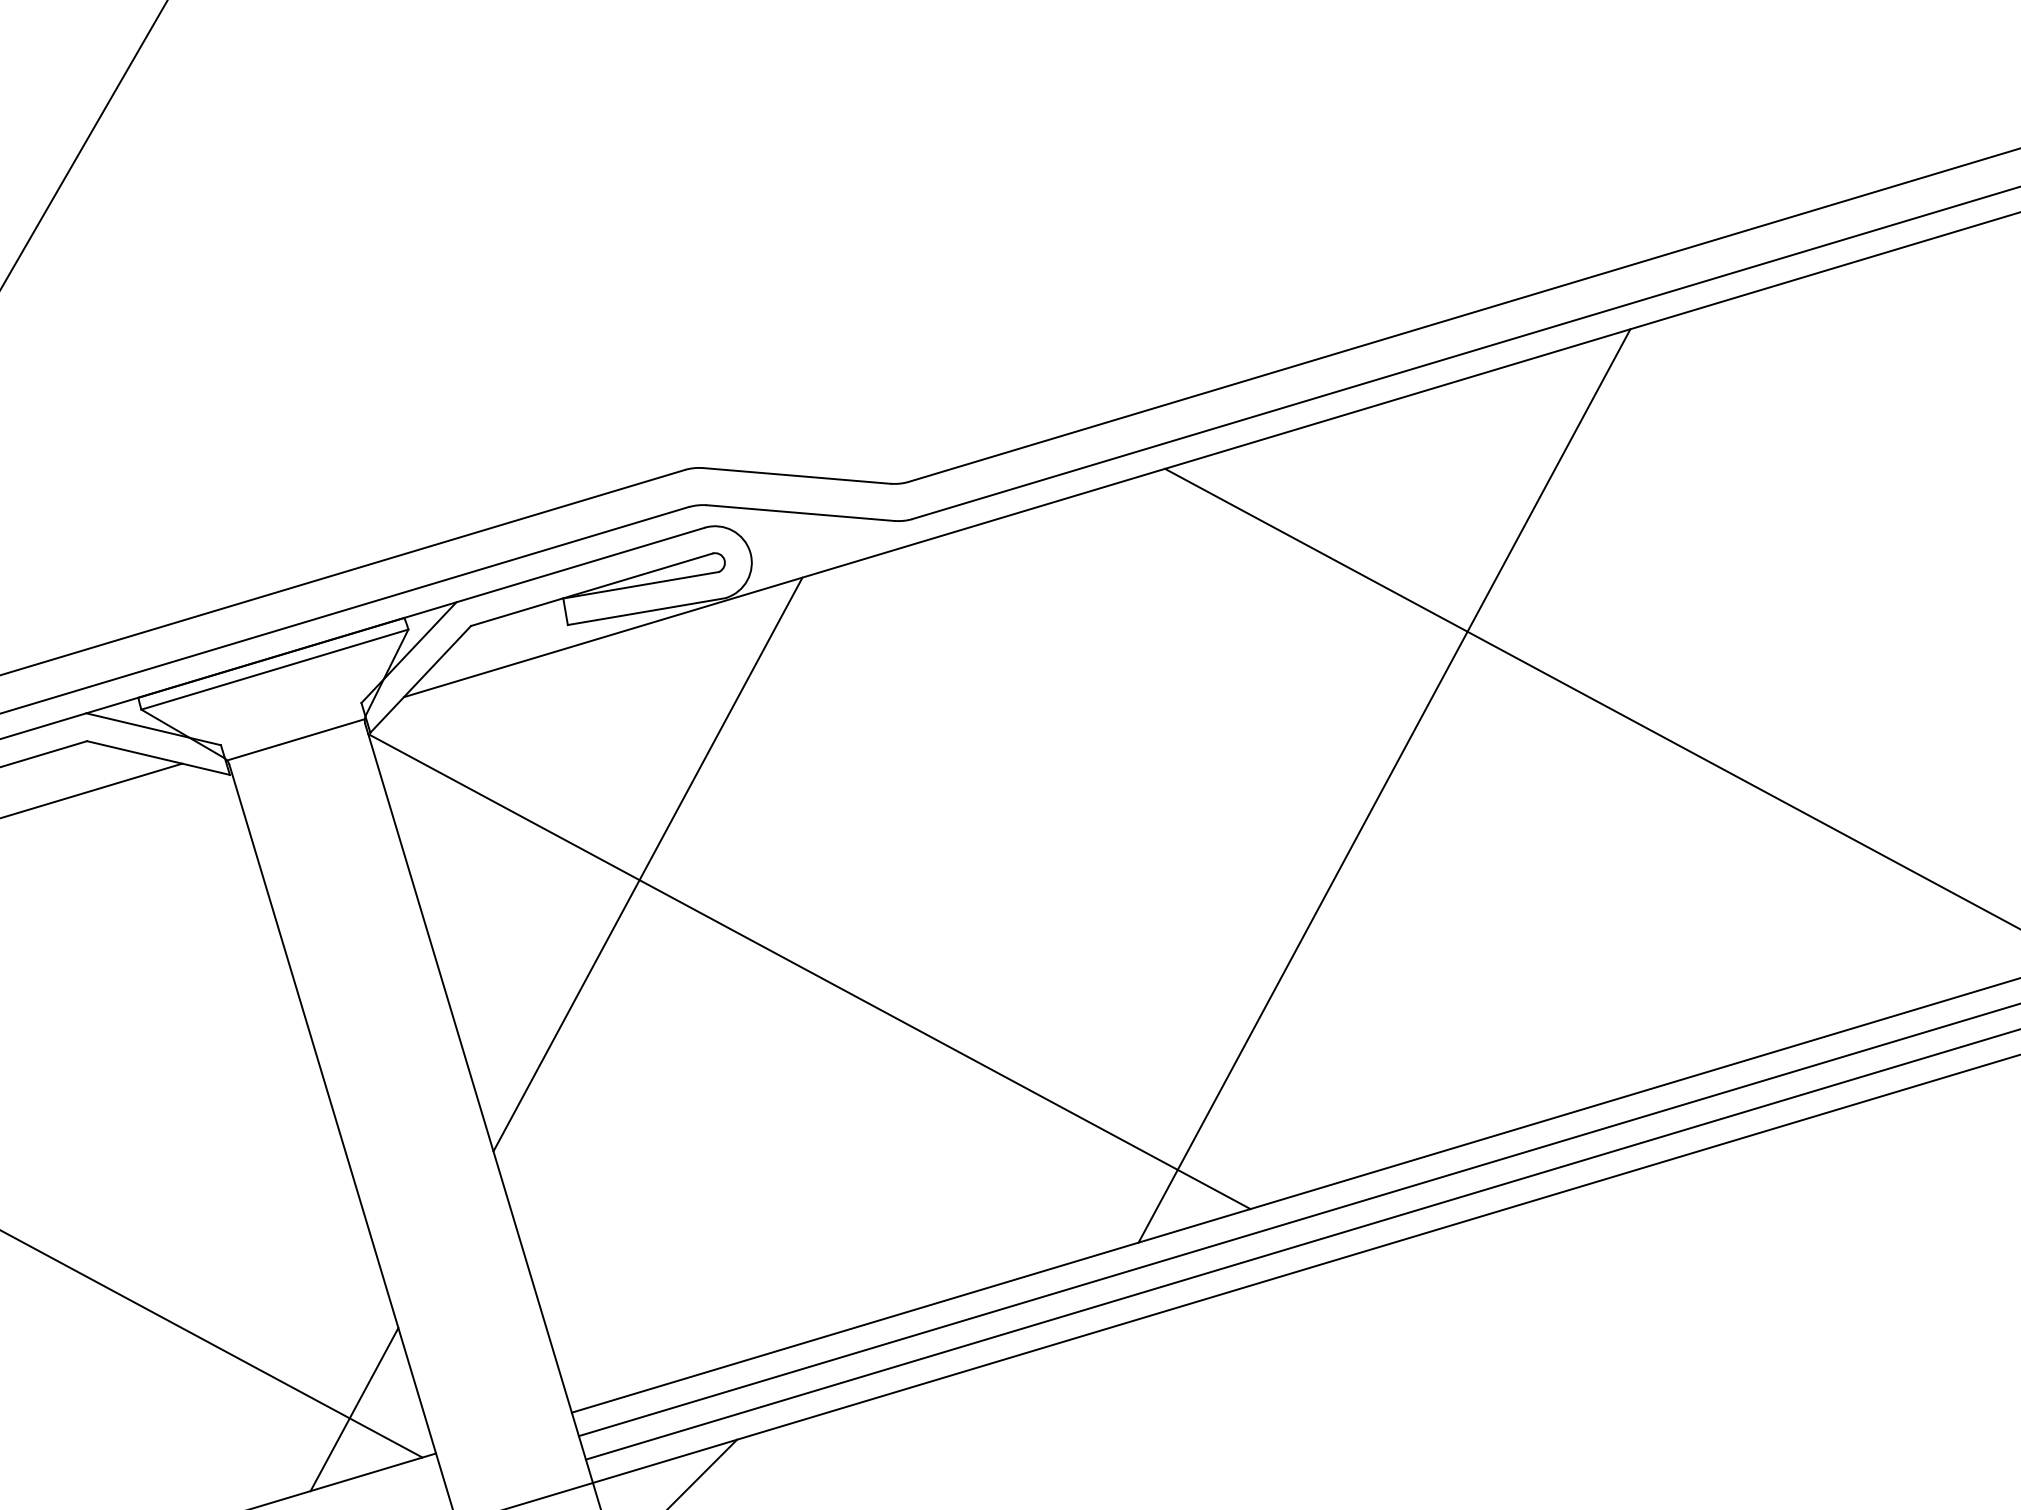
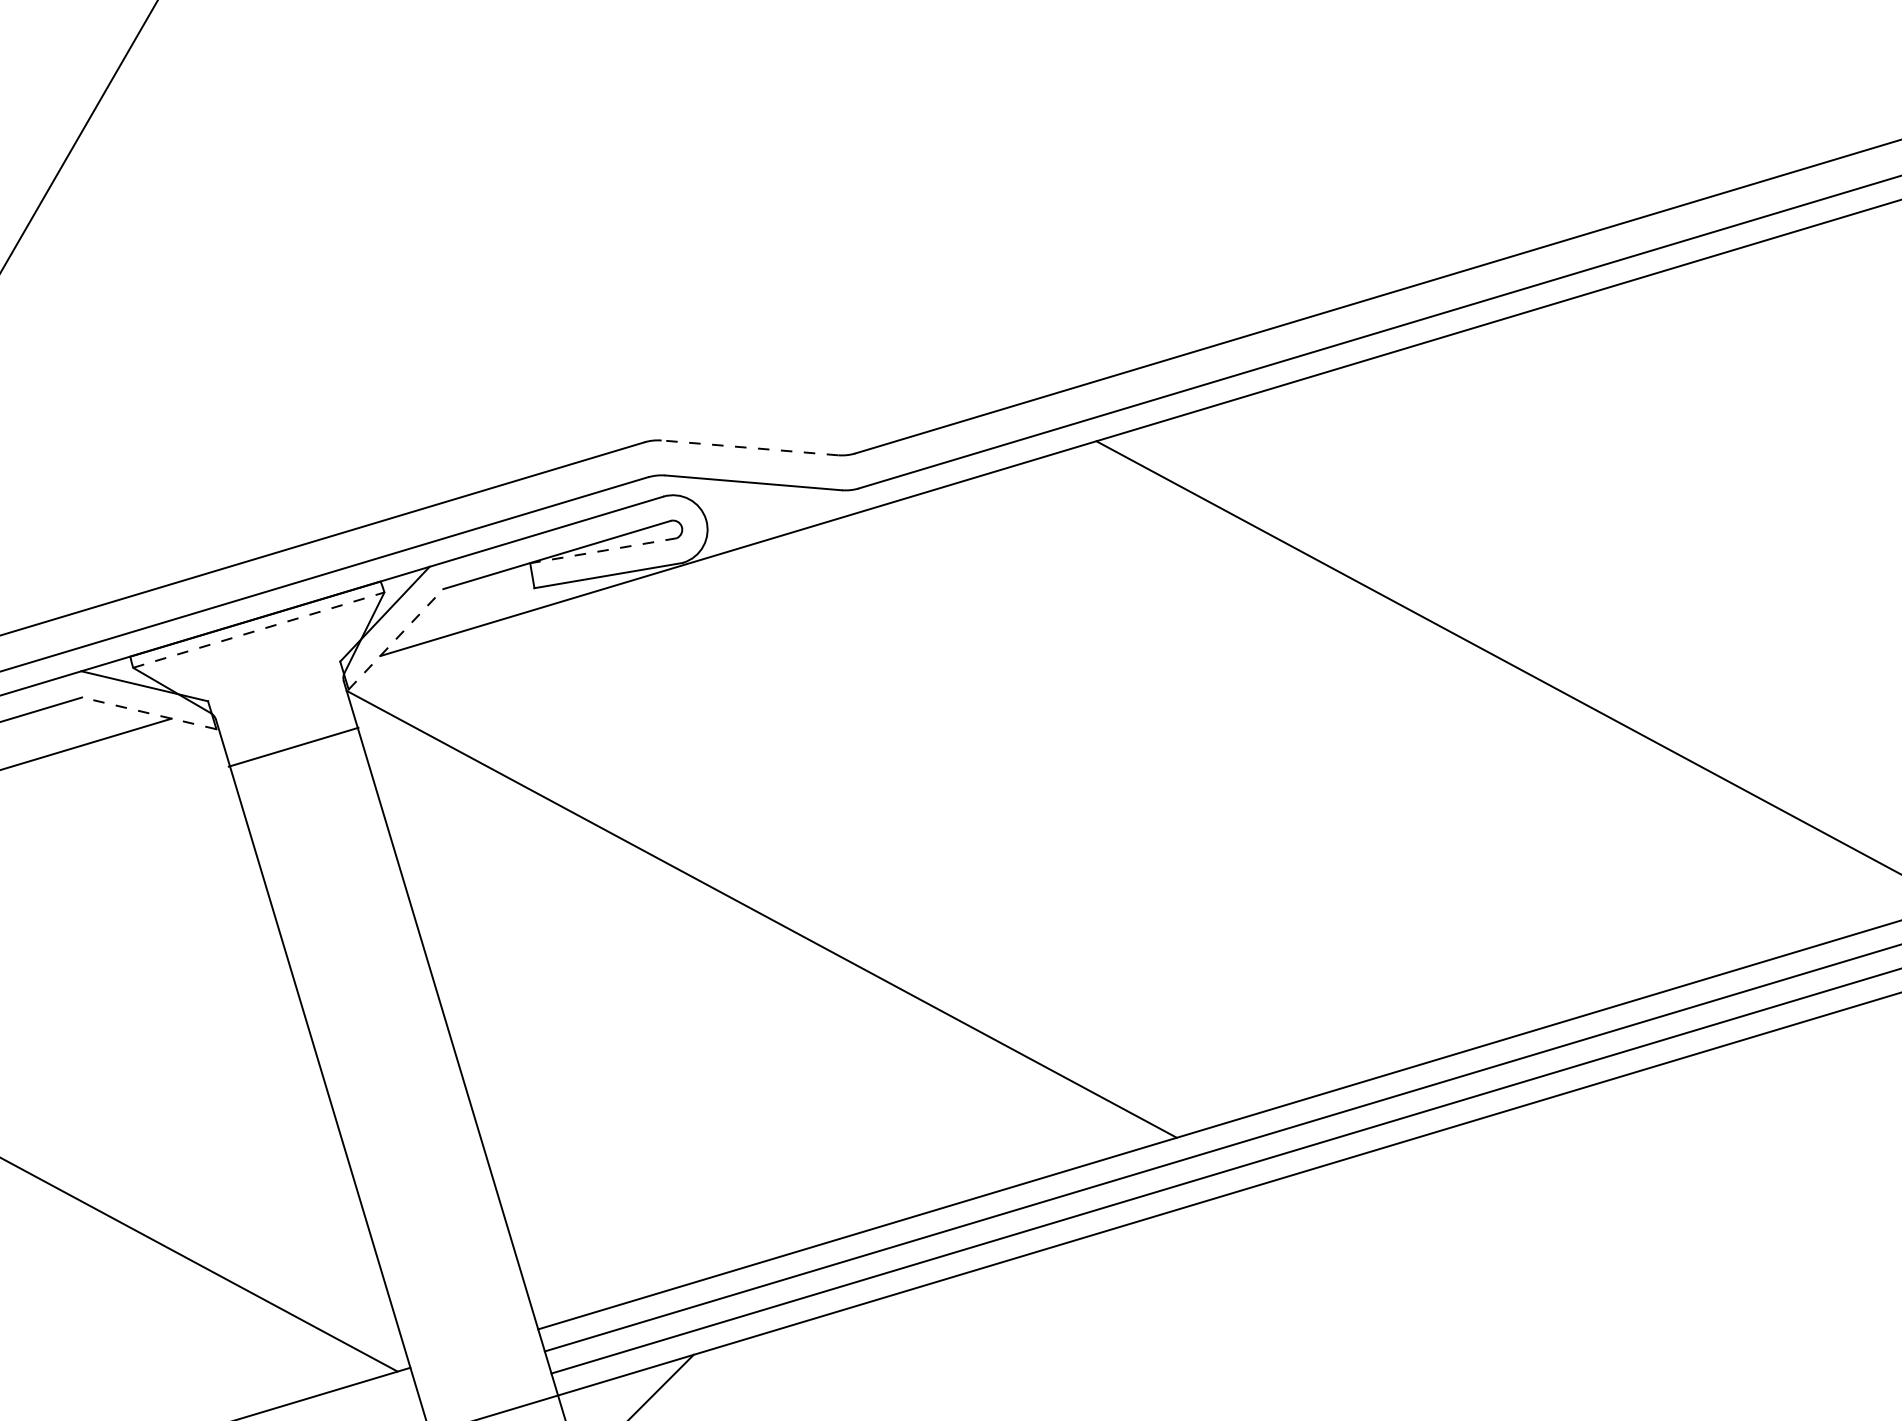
line: (796, 475) -> (749, 447), solid -> dashed
line: (641, 584) -> (603, 550), solid -> dashed
line: (275, 669) -> (259, 630), solid -> dashed
line: (421, 678) -> (396, 638), solid -> dashed
line: (295, 739) -> (293, 746), moved
line: (157, 758) -> (148, 713), solid -> dashed
line: (1384, 785) -> (1302, 739), removed
line: (647, 864) -> (609, 813), removed
line: (354, 1409) -> (333, 1326), removed

